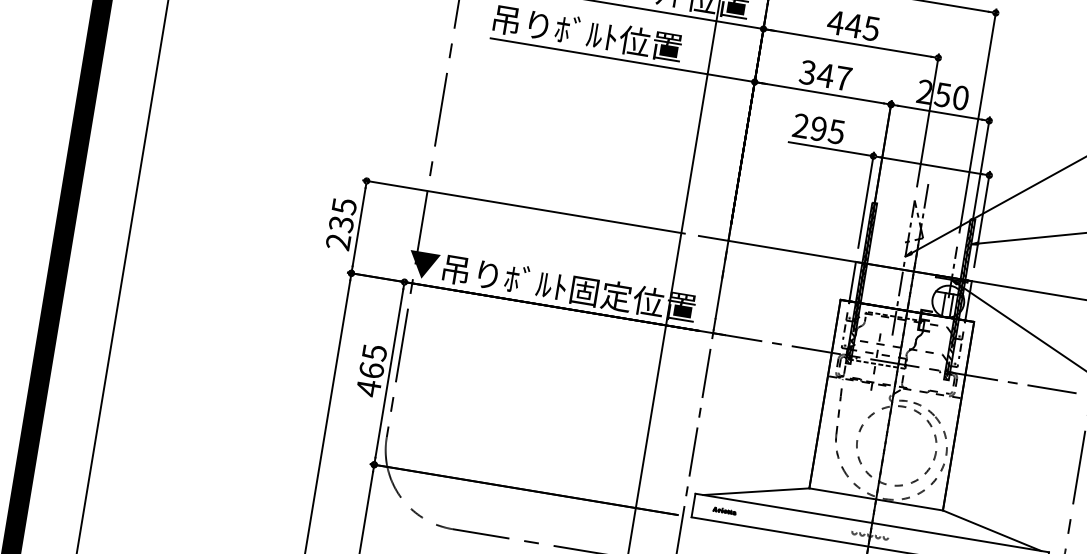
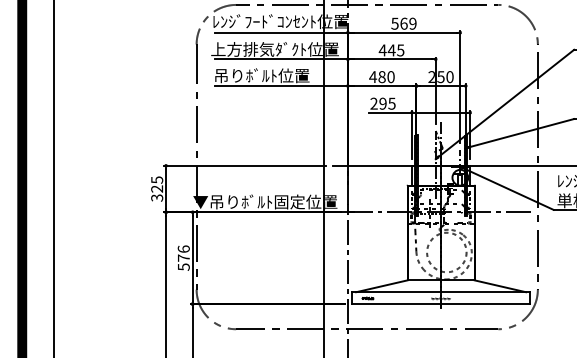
text: (824, 76) -> (381, 77), 347 -> 480
text: (340, 233) -> (157, 193), 235 -> 325
text: (370, 371) -> (183, 258), 465 -> 576

